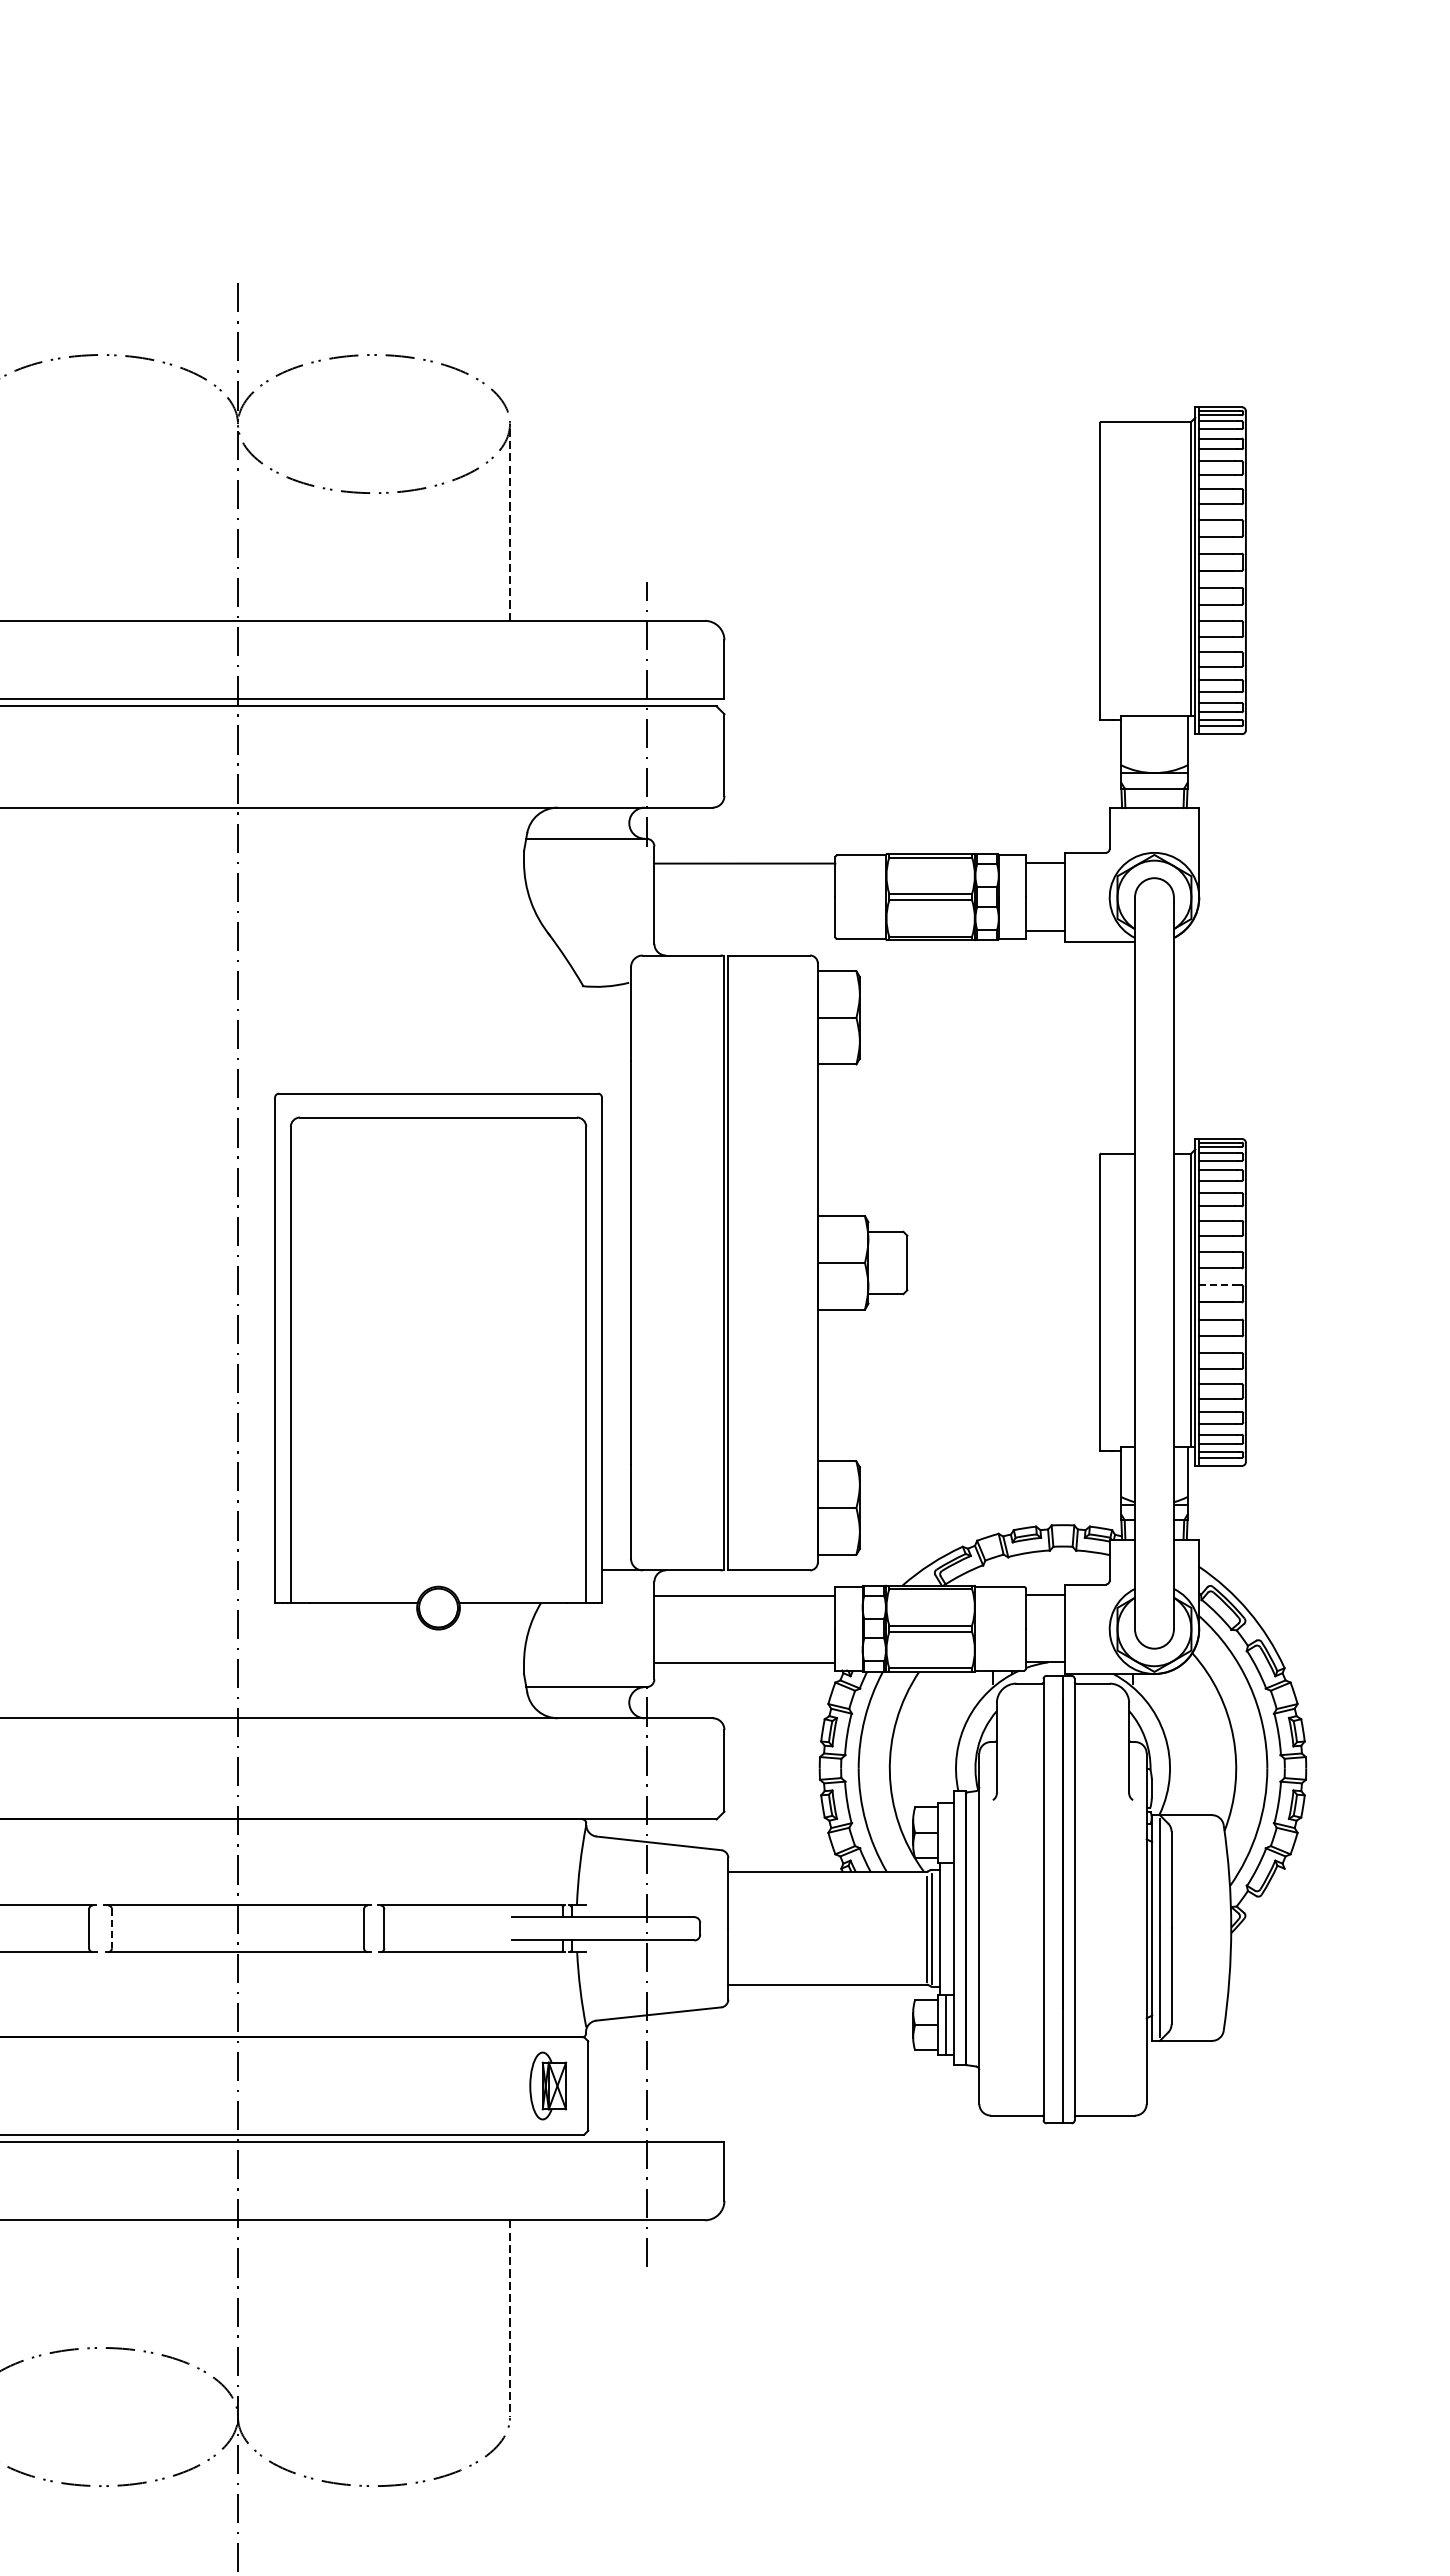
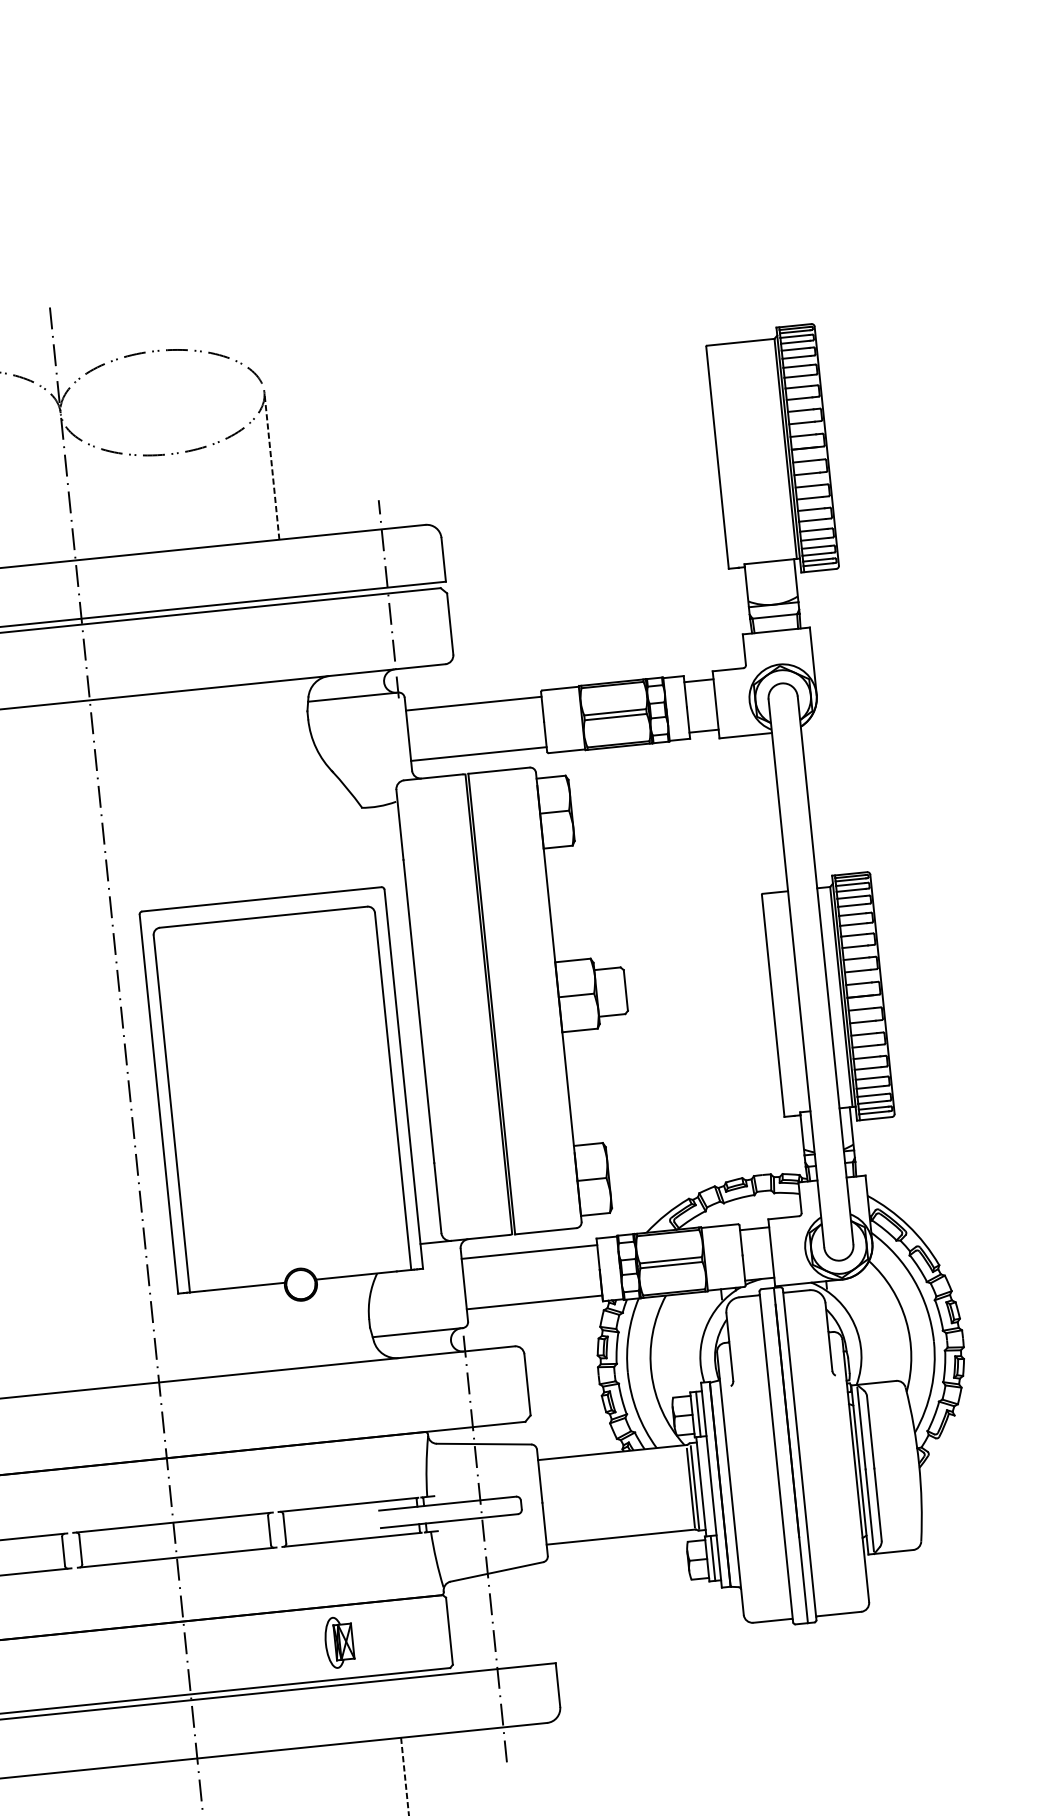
line: (744, 930) -> (478, 753), added
line: (1216, 1285) -> (859, 983), dashed -> solid
line: (946, 1832) -> (698, 1414), added
line: (111, 1929) -> (80, 1550), dashed -> solid
part: (548, 2085) -> (339, 1642), moved

